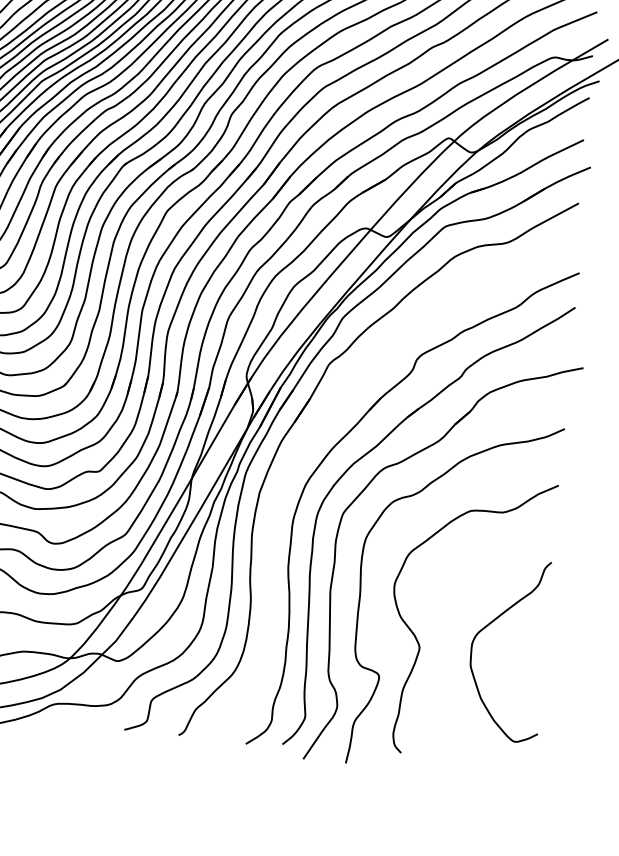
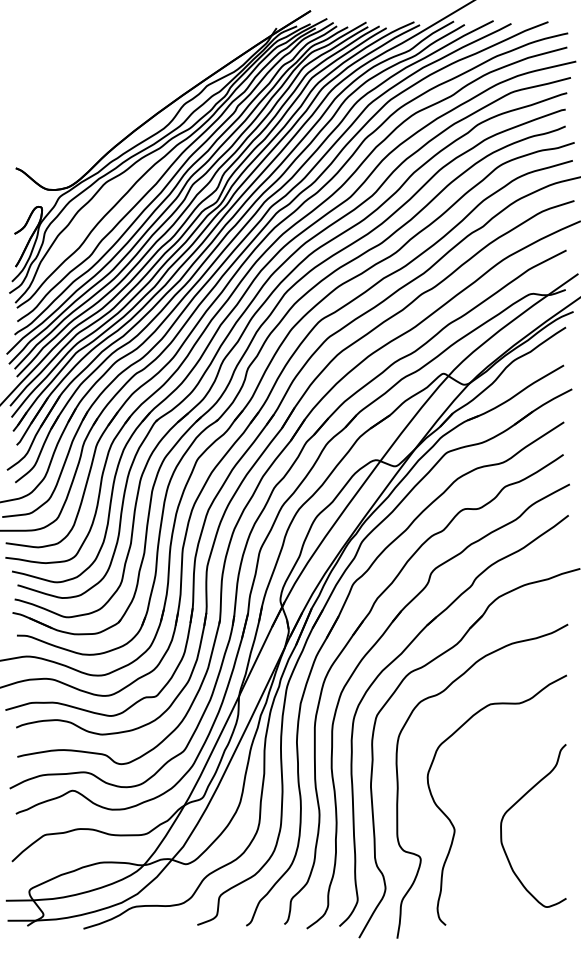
part: (325, 421) -> (354, 635), added

